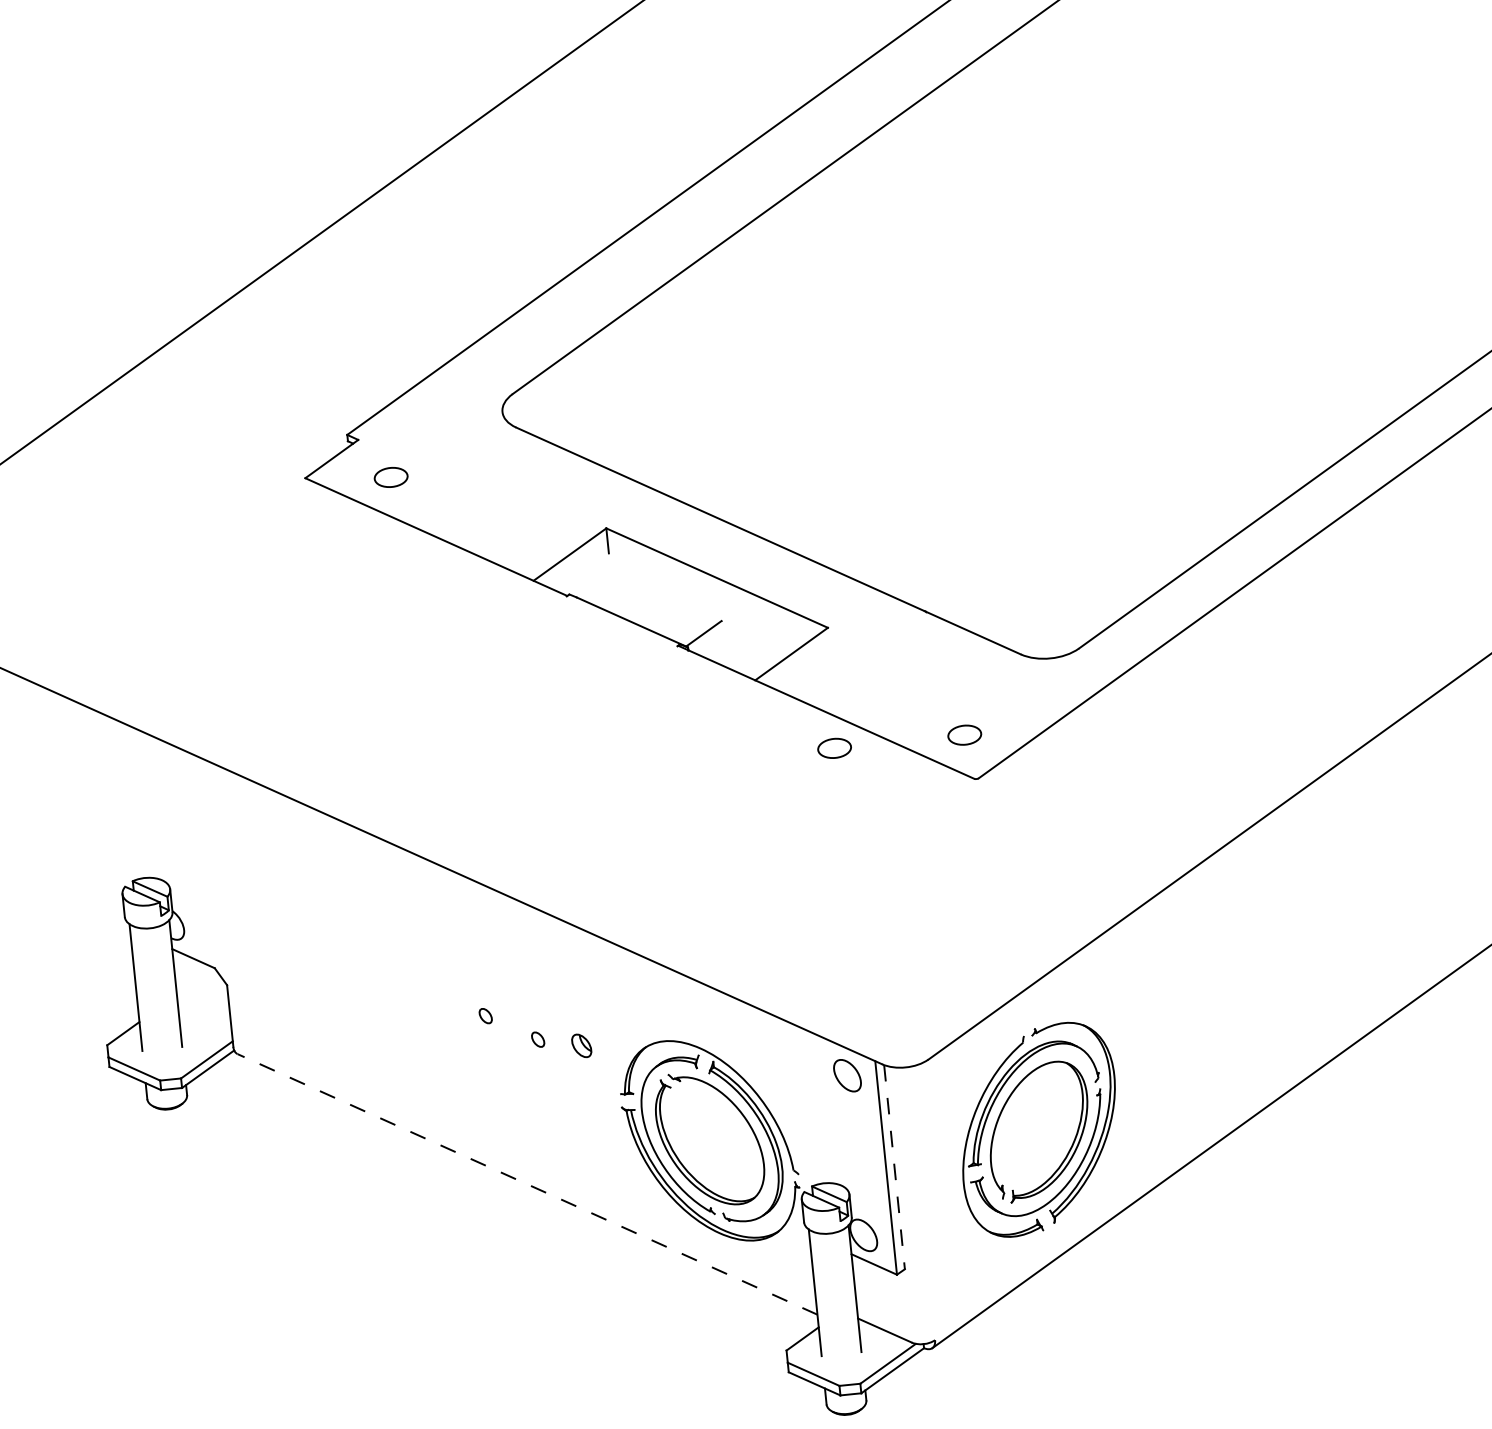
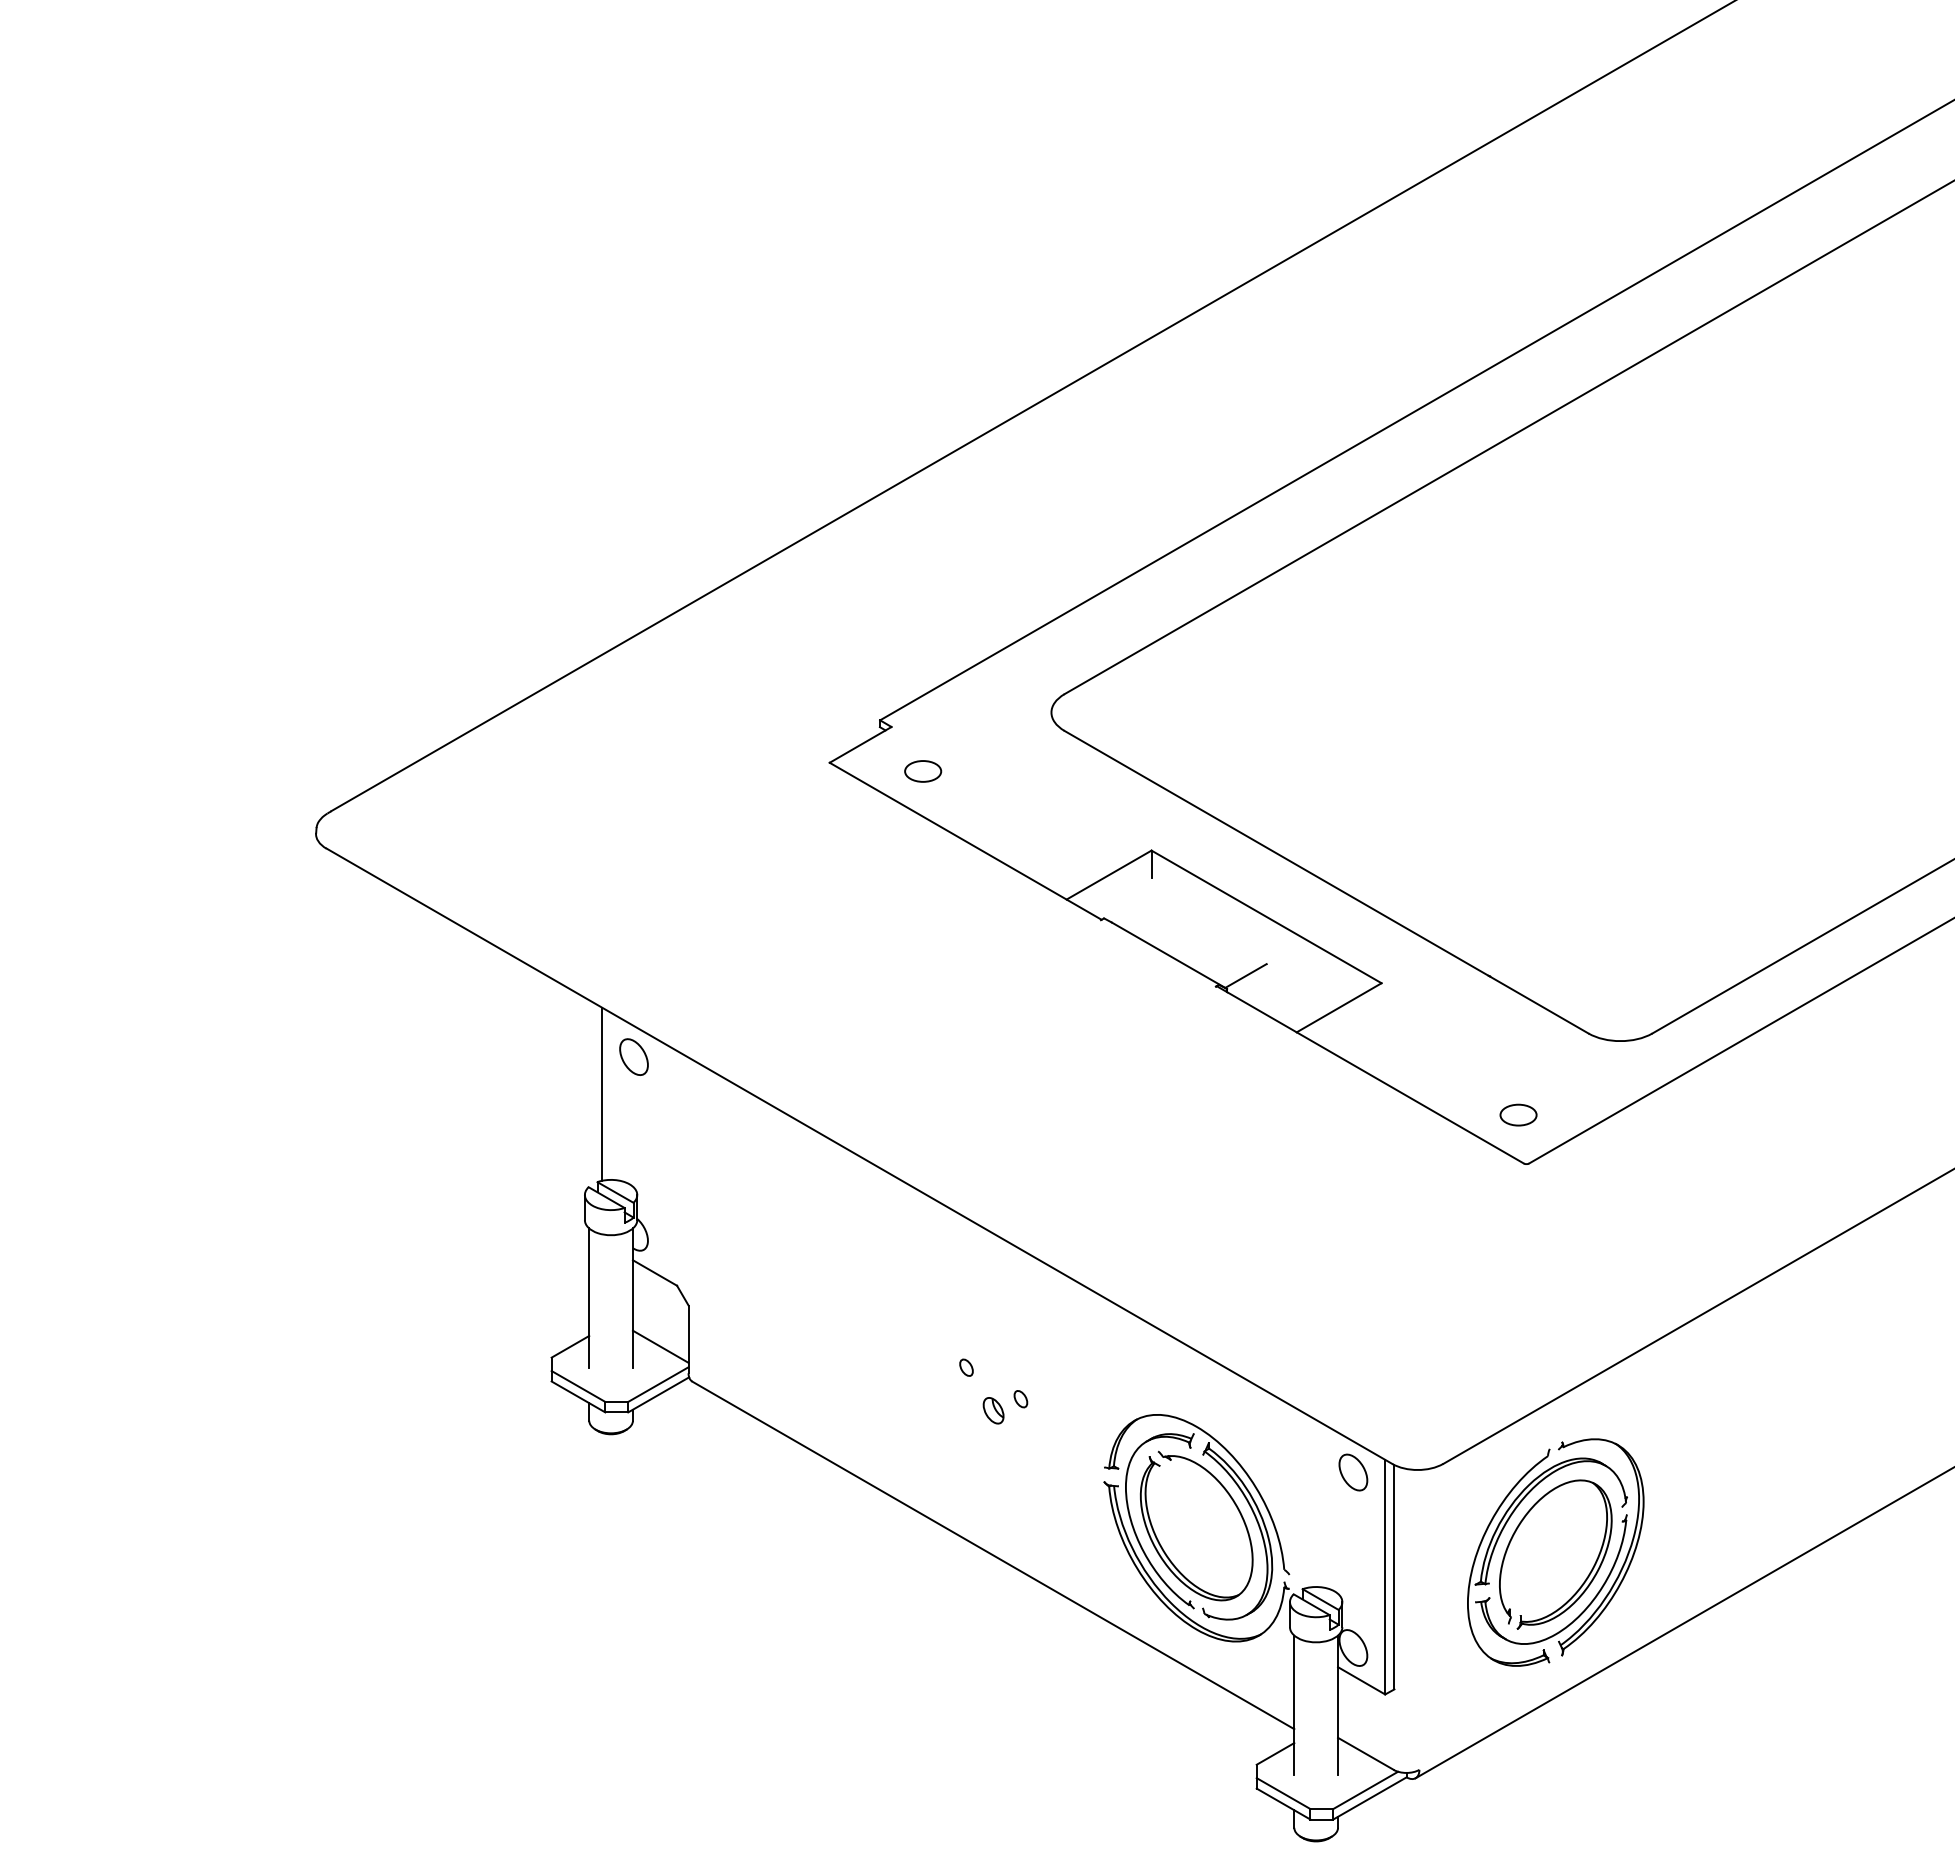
part: (834, 747) -> (1375, 1114), removed
part: (153, 763) -> (633, 1056), added
line: (129, 800) -> (602, 1093), added
line: (205, 1025) -> (660, 1346), added
part: (581, 1045) -> (993, 1410), moved
line: (894, 1167) -> (1394, 1577), dashed -> solid
line: (527, 1184) -> (993, 1555), dashed -> solid

